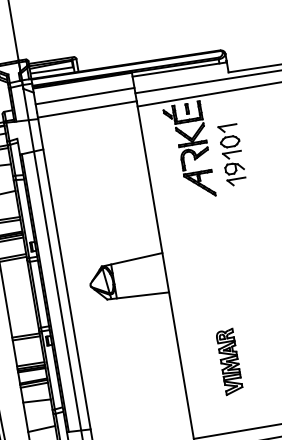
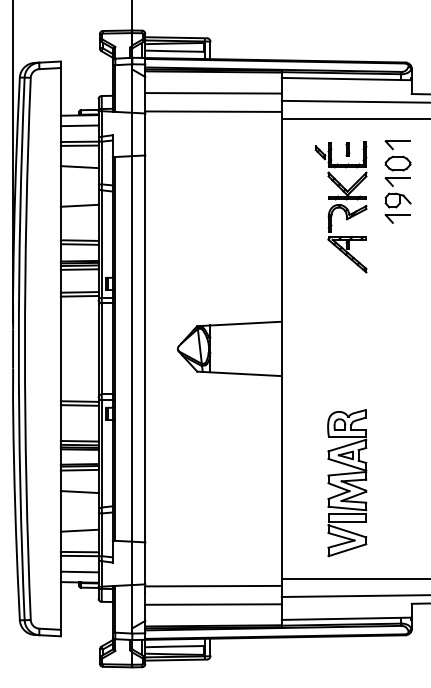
part: (188, 151) -> (340, 207), moved
part: (231, 154) -> (397, 181), moved
part: (229, 362) -> (347, 483), size x1.67

